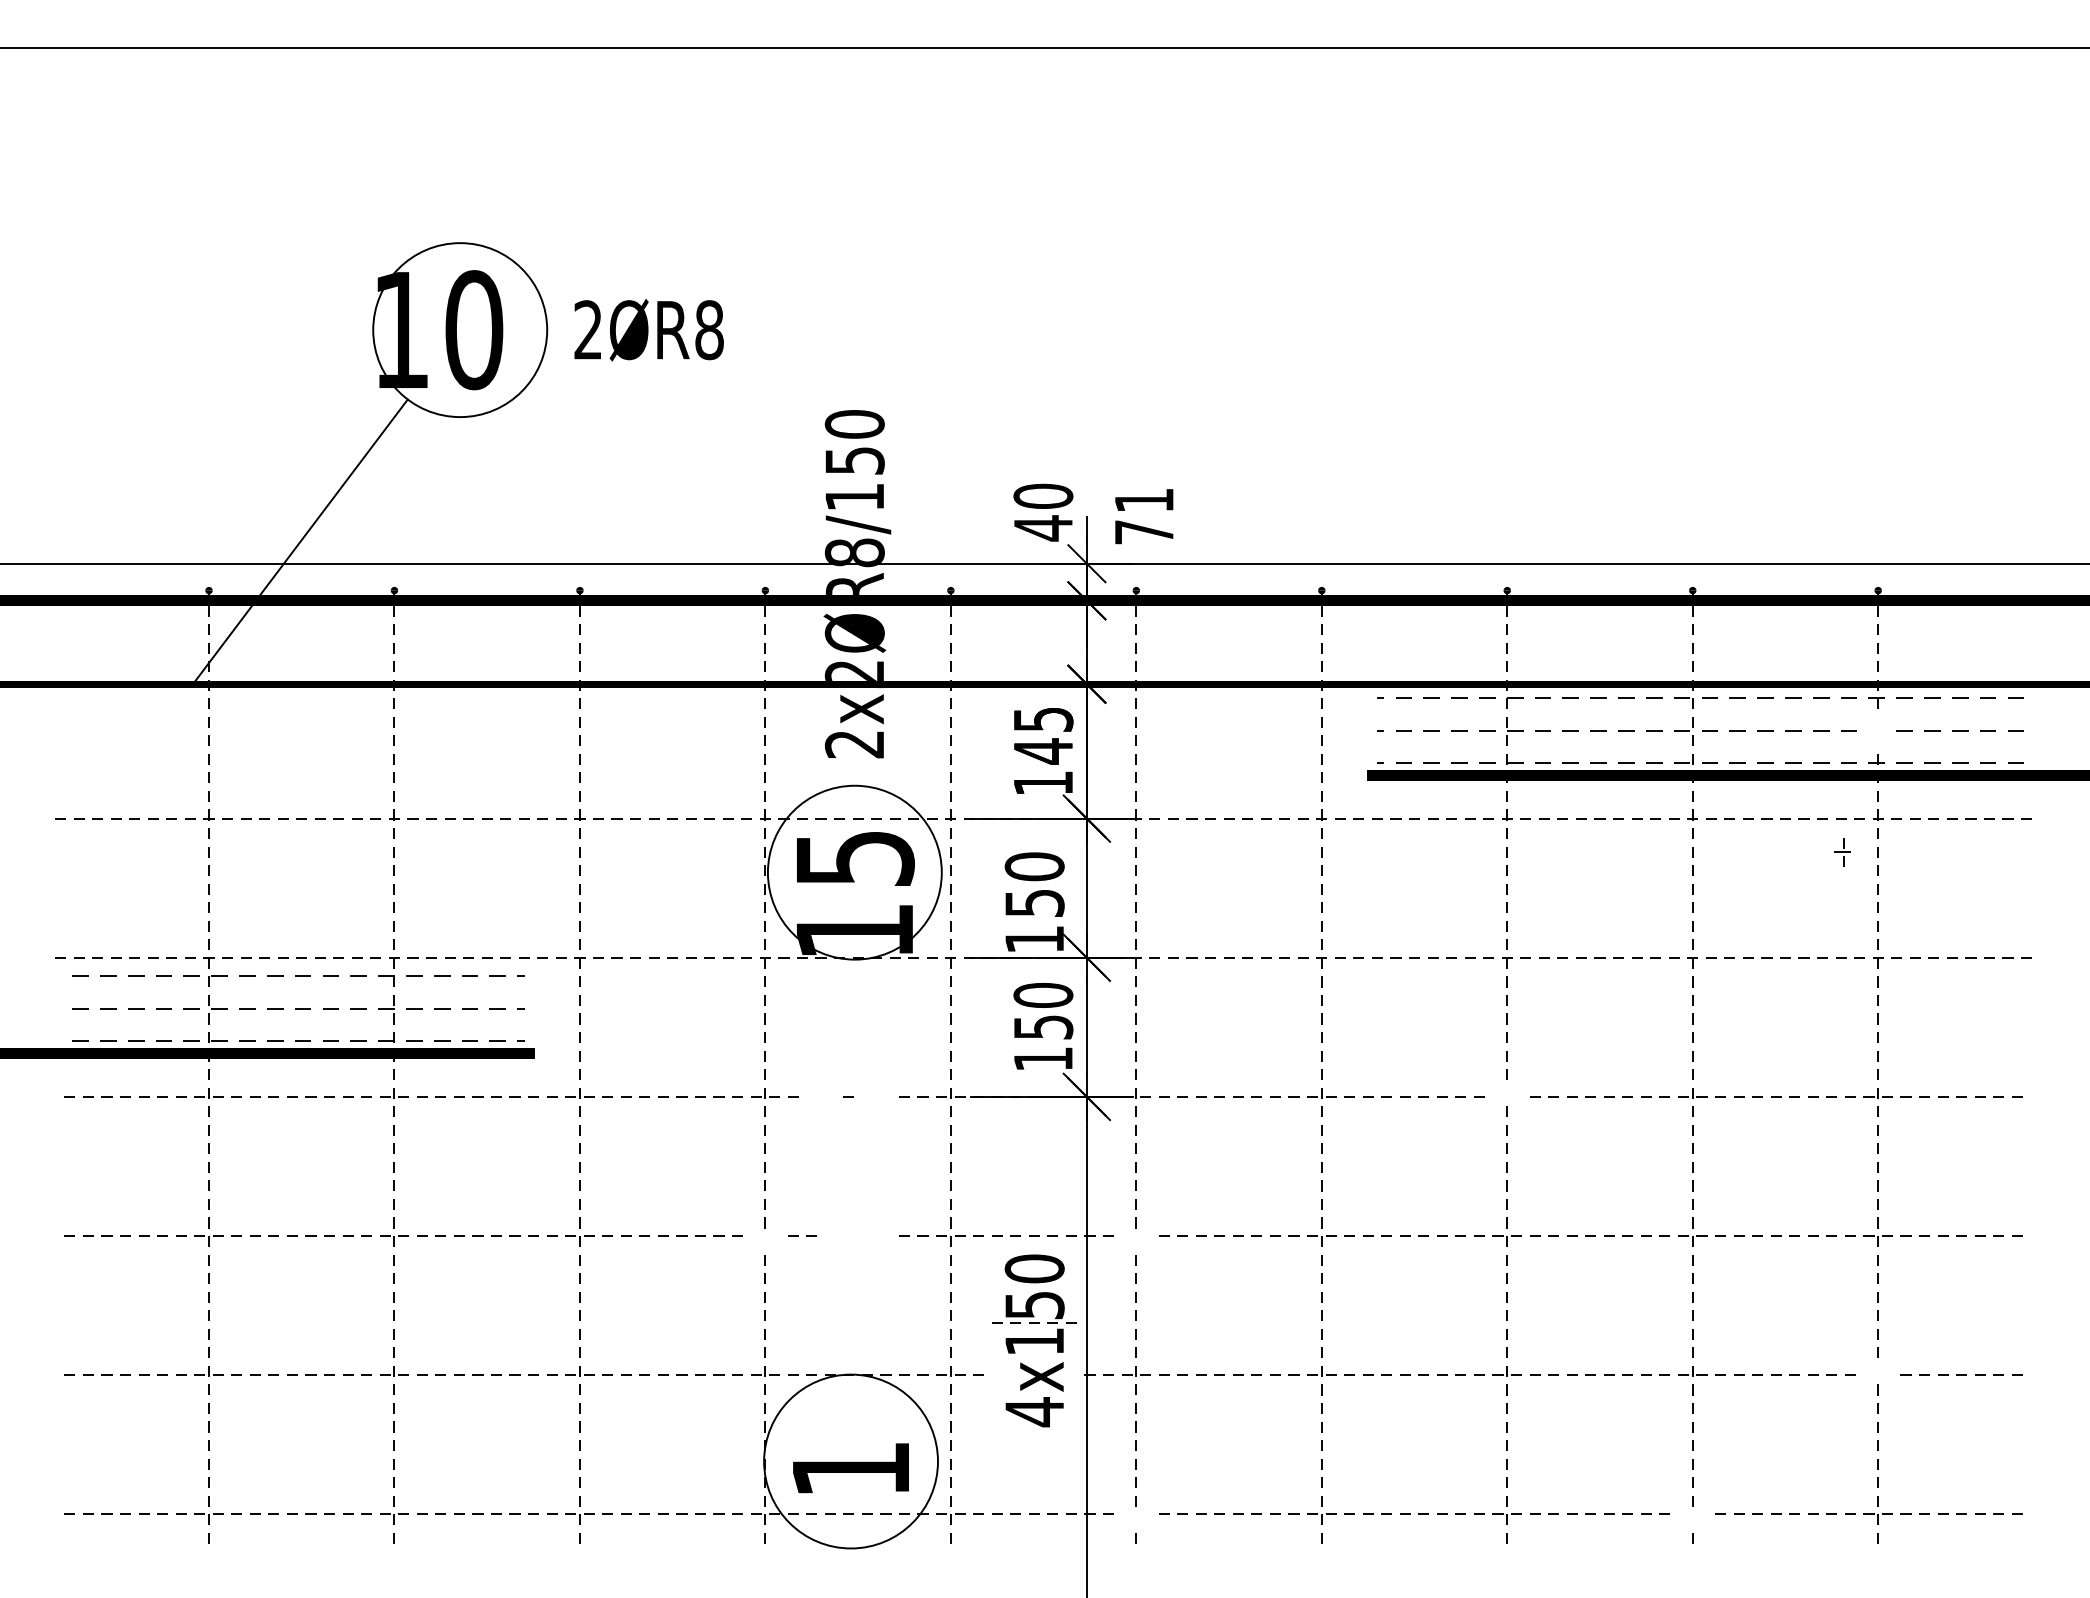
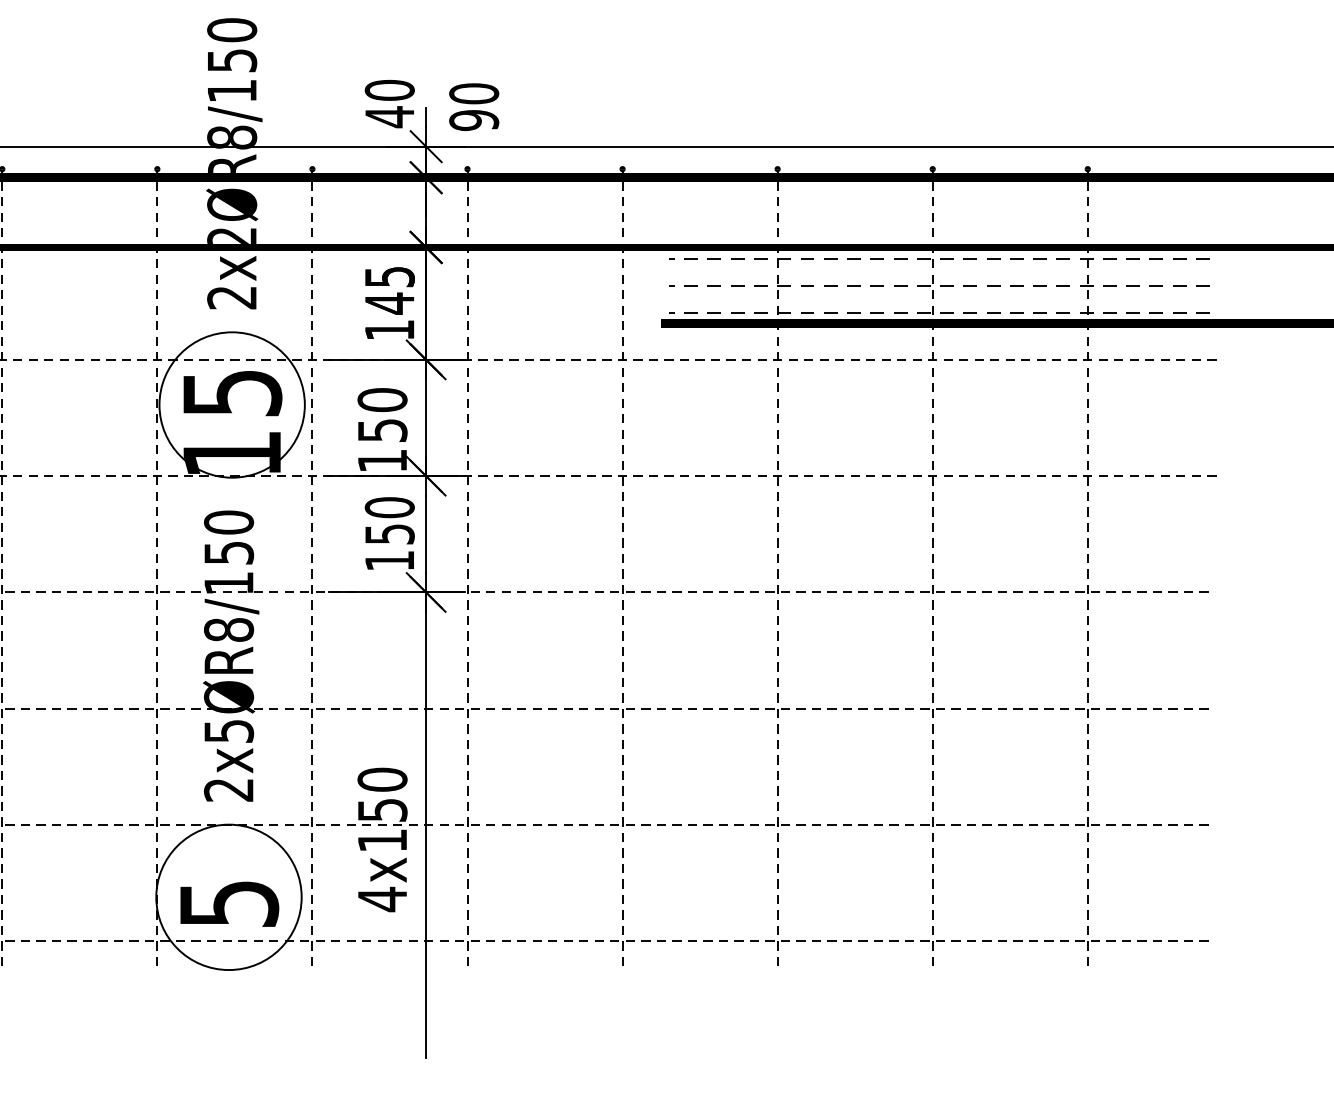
text: (1144, 515) -> (474, 106), 71 -> 90
part: (1842, 852) -> (1086, 286), moved
part: (1506, 1093) -> (777, 589), added
part: (848, 1173) -> (226, 656), added
part: (765, 1240) -> (157, 712), added
part: (1136, 1240) -> (467, 712), added
part: (1034, 1340) -> (382, 839), moved
part: (1877, 1371) -> (1087, 822), added
text: (852, 1469) -> (230, 904), 1 -> 5
part: (1136, 1518) -> (467, 944), added
part: (1692, 1518) -> (932, 944), added

